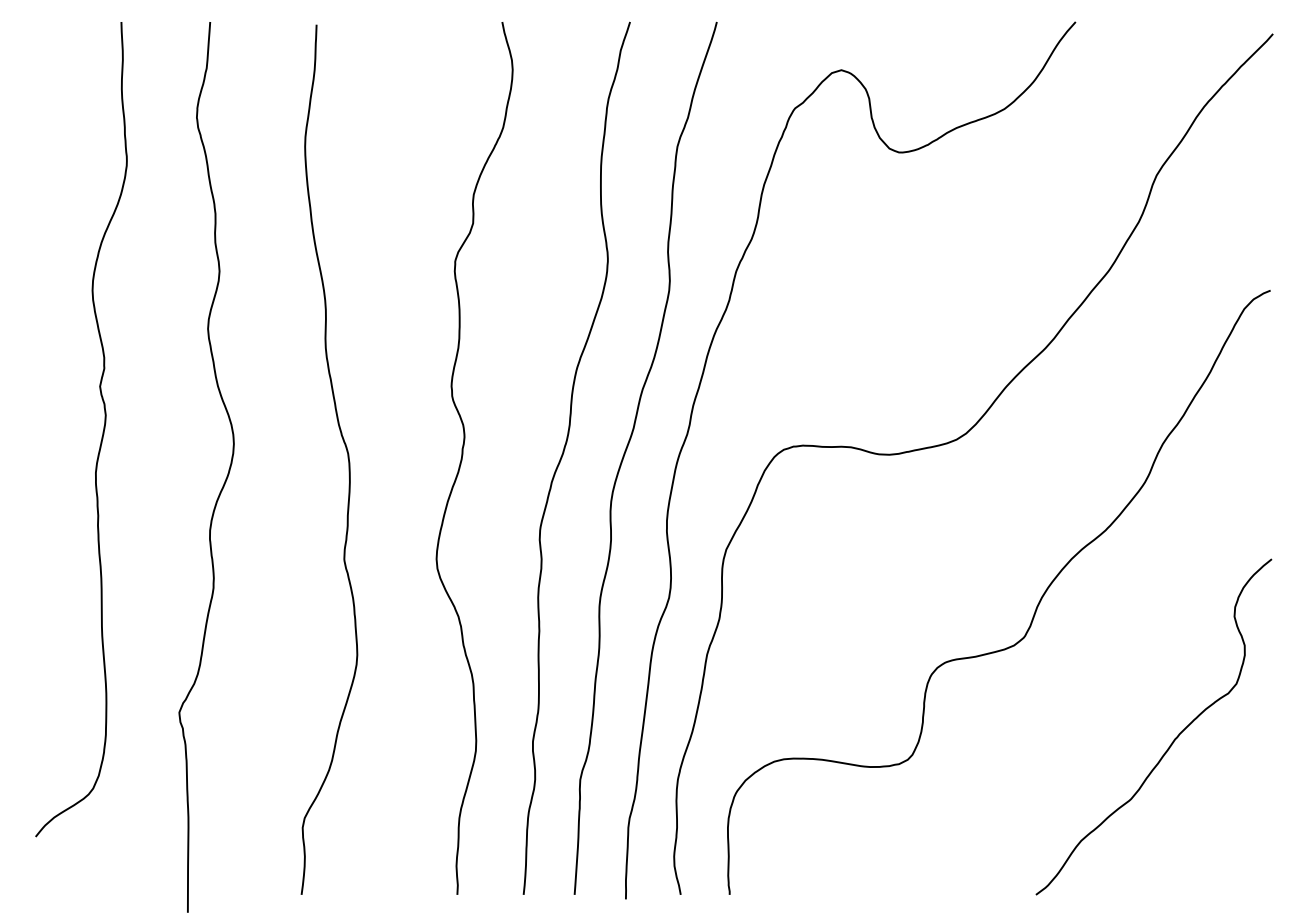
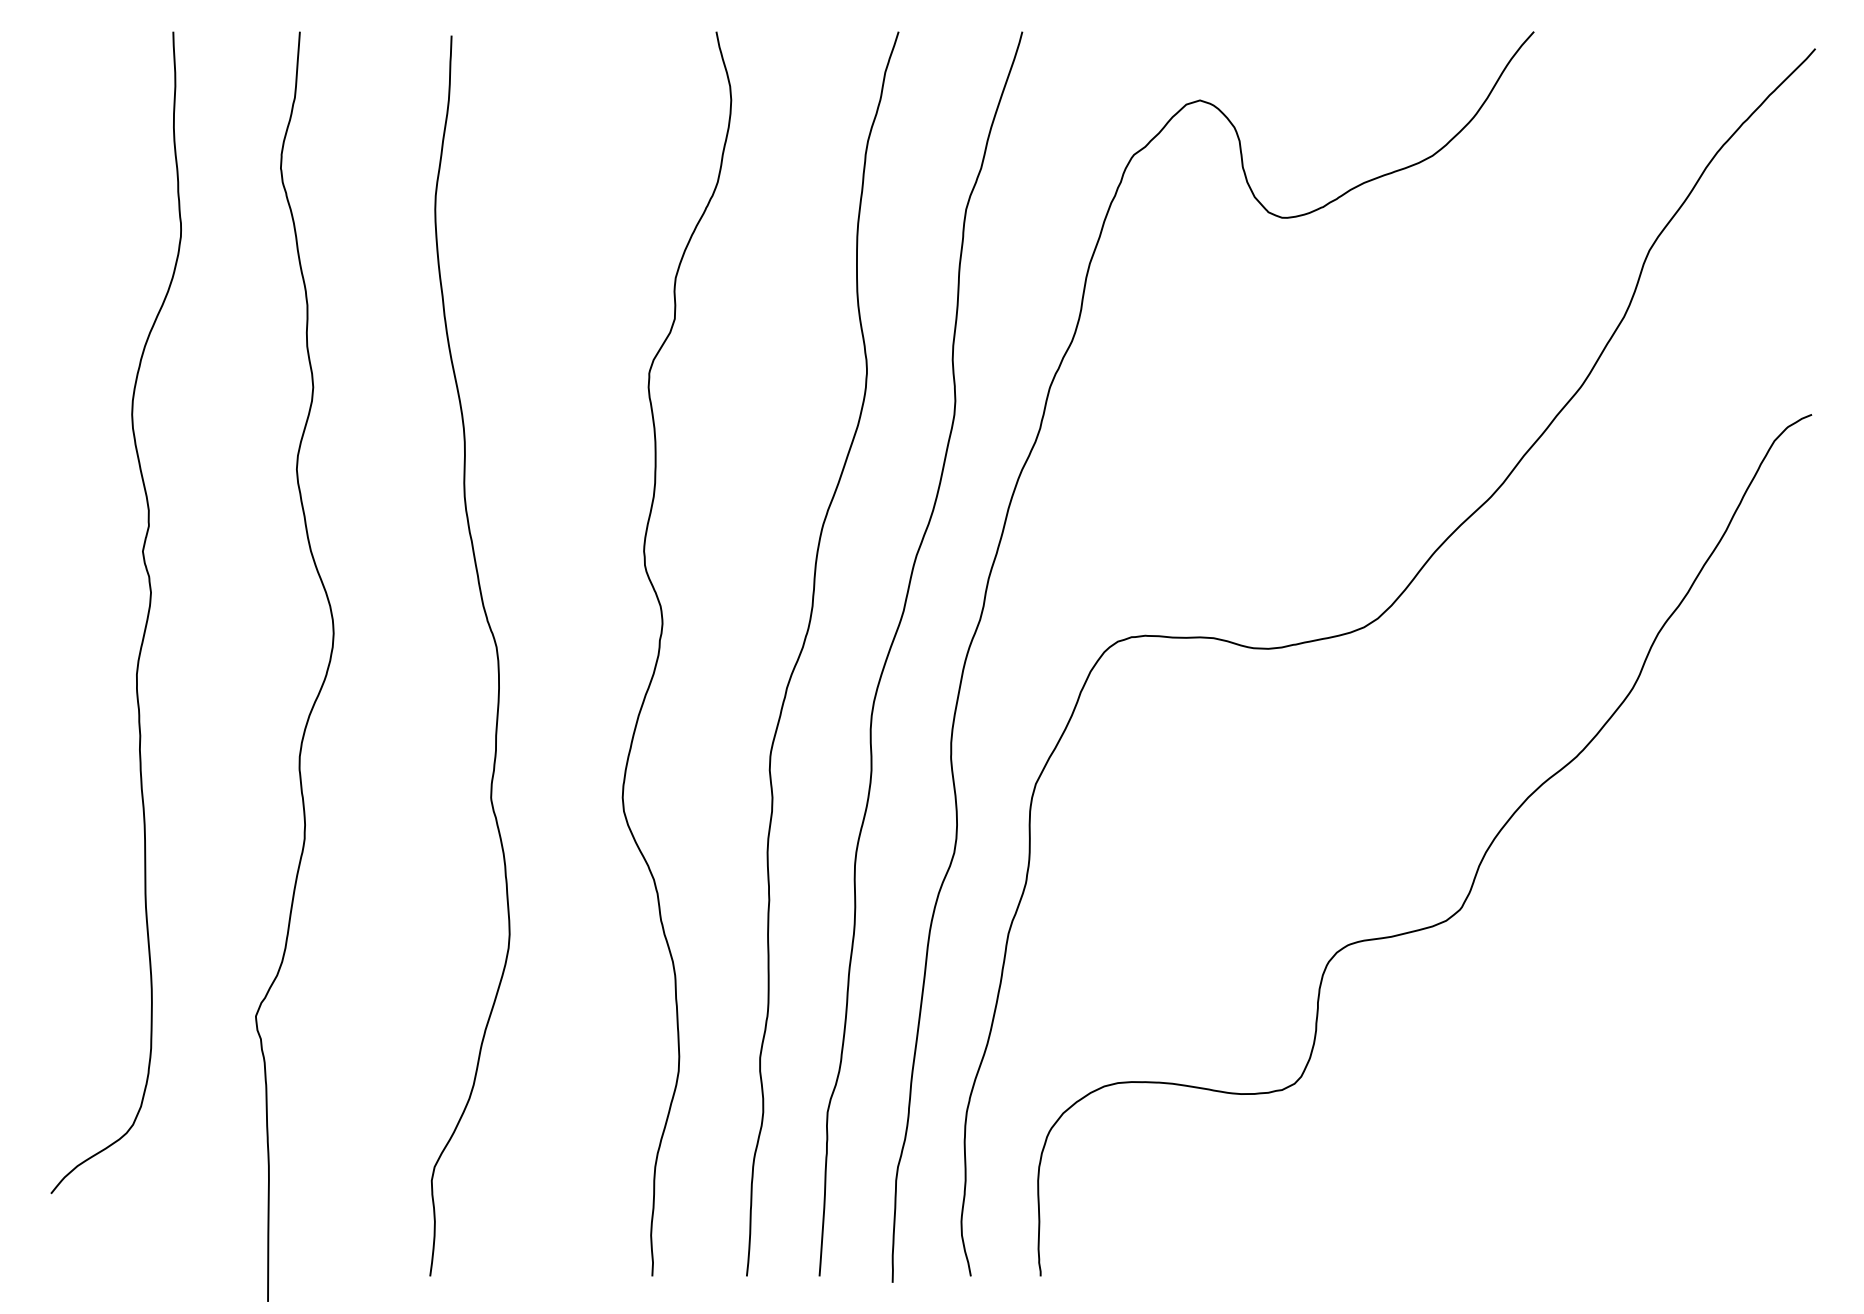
curve: (1174, 739) -> (1674, 1054), removed

